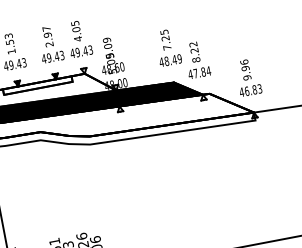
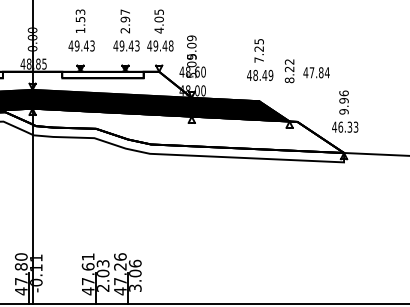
text: (90, 49) -> (170, 45), 49.43 -> 49.48
text: (199, 72) -> (316, 72), moved
text: (254, 89) -> (349, 126), 46.83 -> 46.33

